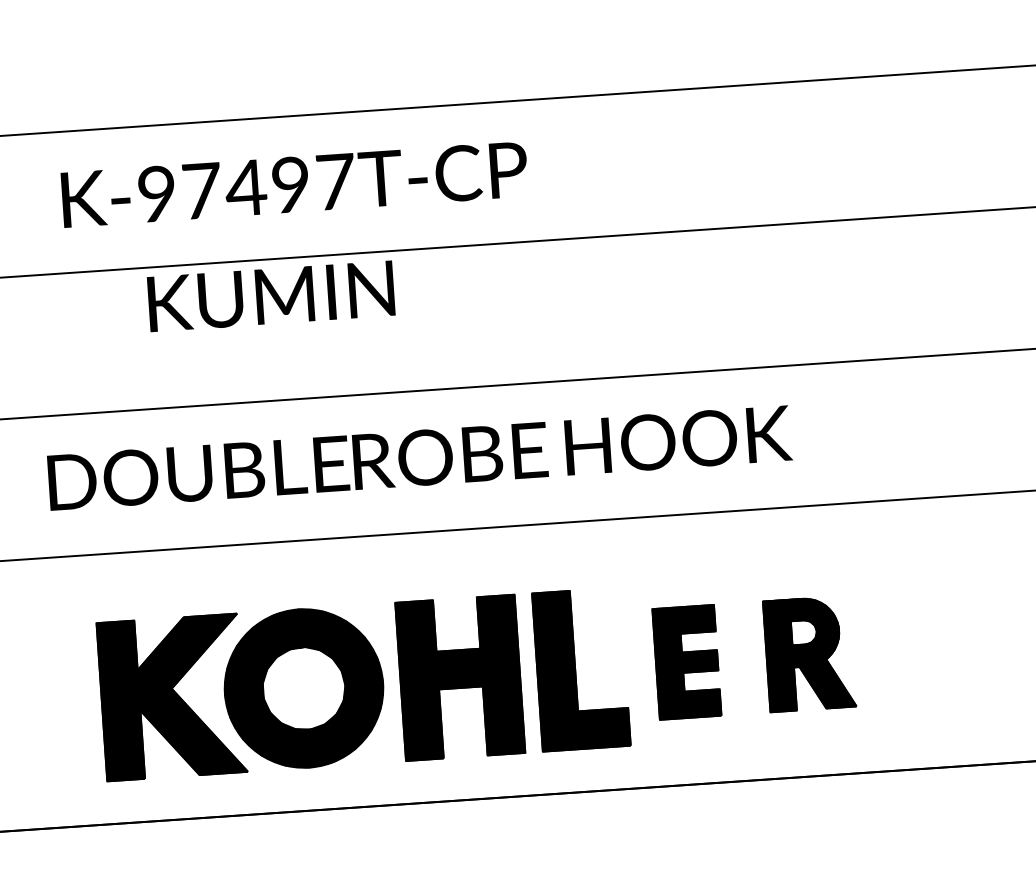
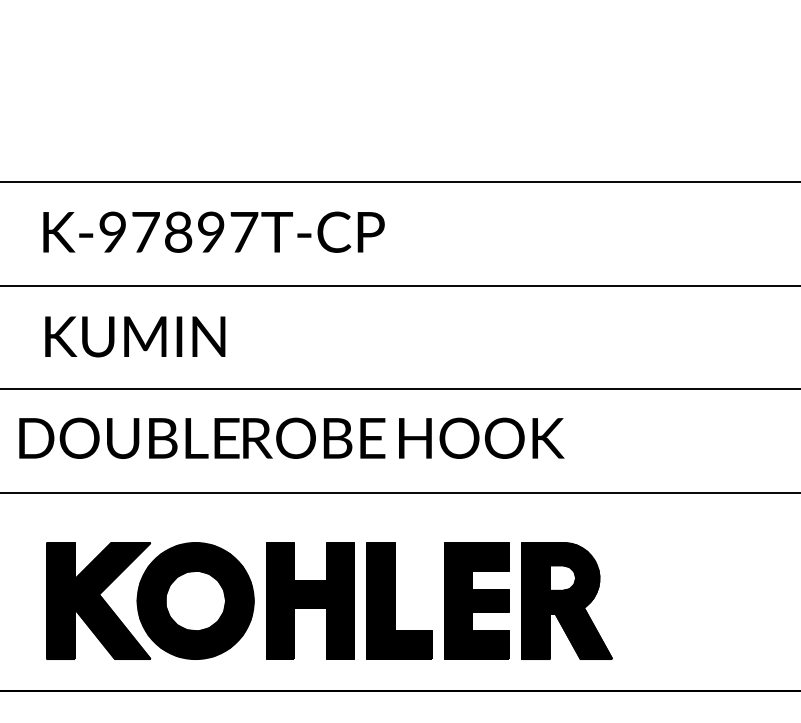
text: (246, 186) -> (178, 231), K-97497T-CP -> K-97897T-CP
text: (271, 295) -> (135, 336), moved
part: (808, 653) -> (566, 600), size x1.43
part: (686, 661) -> (476, 600), size x1.43

